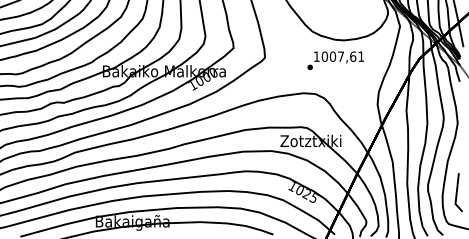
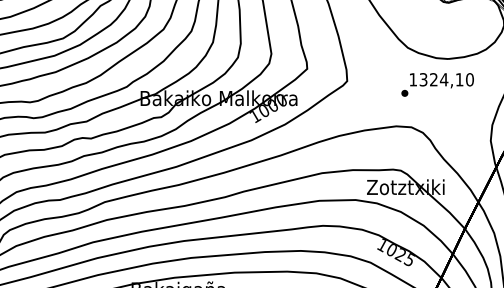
text: (342, 56) -> (446, 79), 1007,61 -> 1324,10

